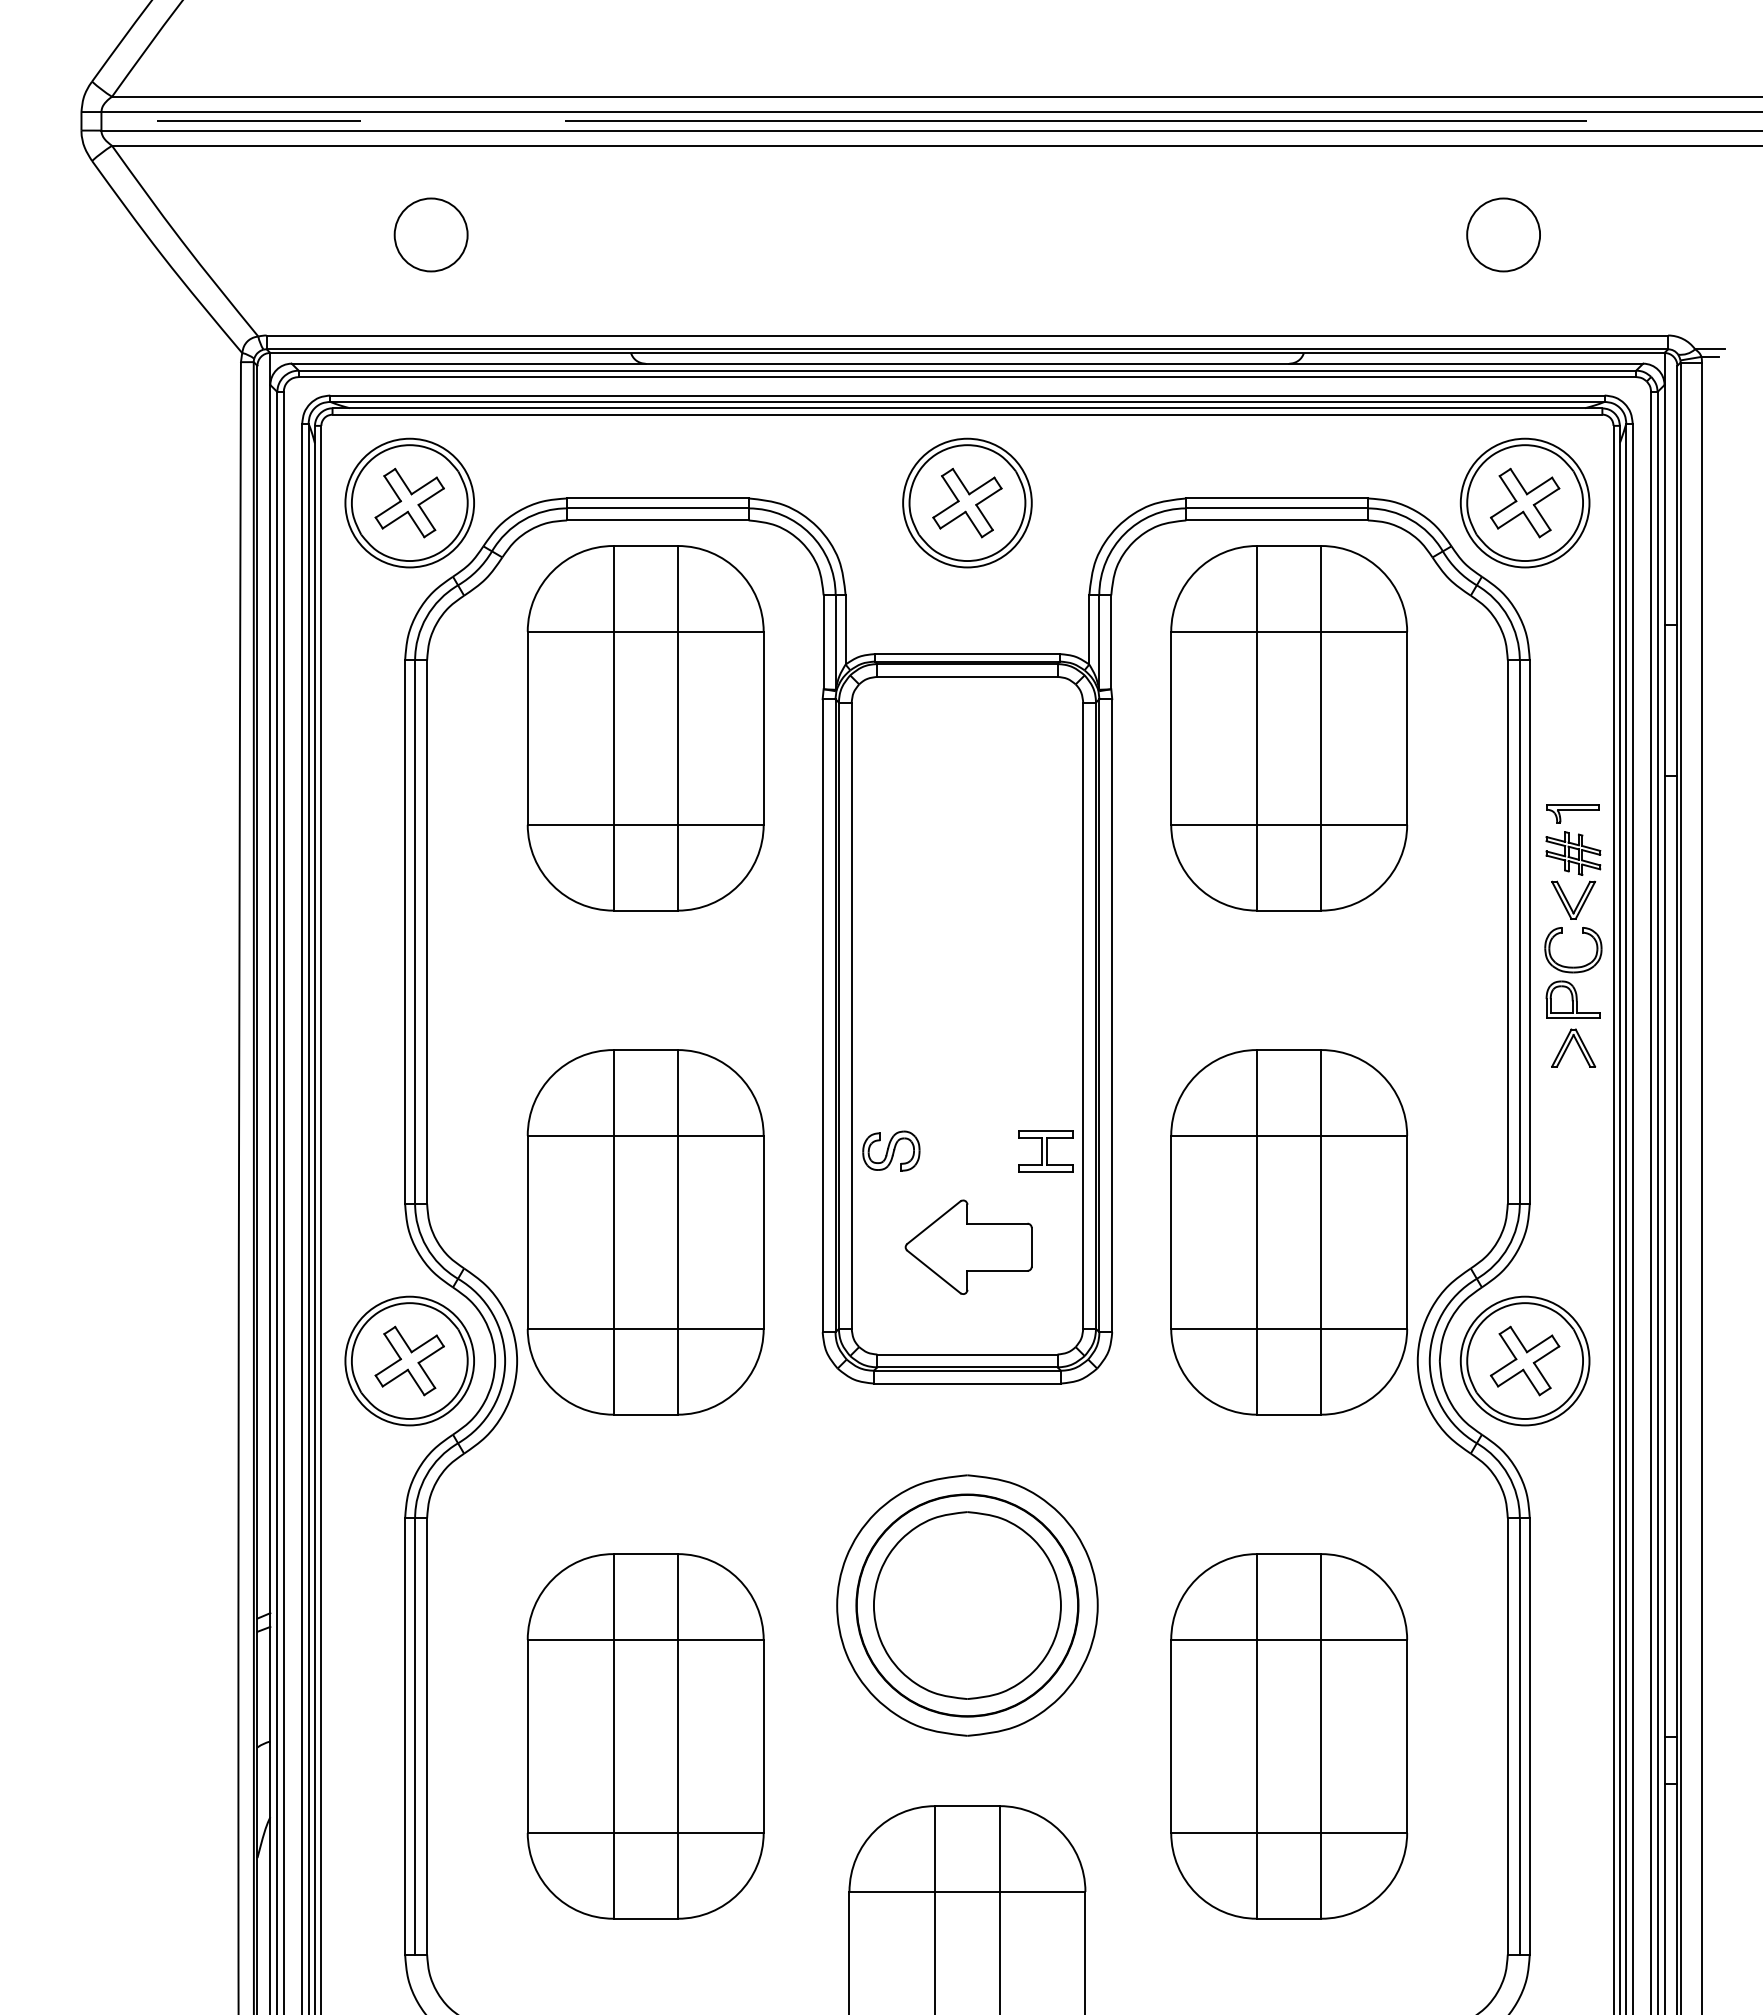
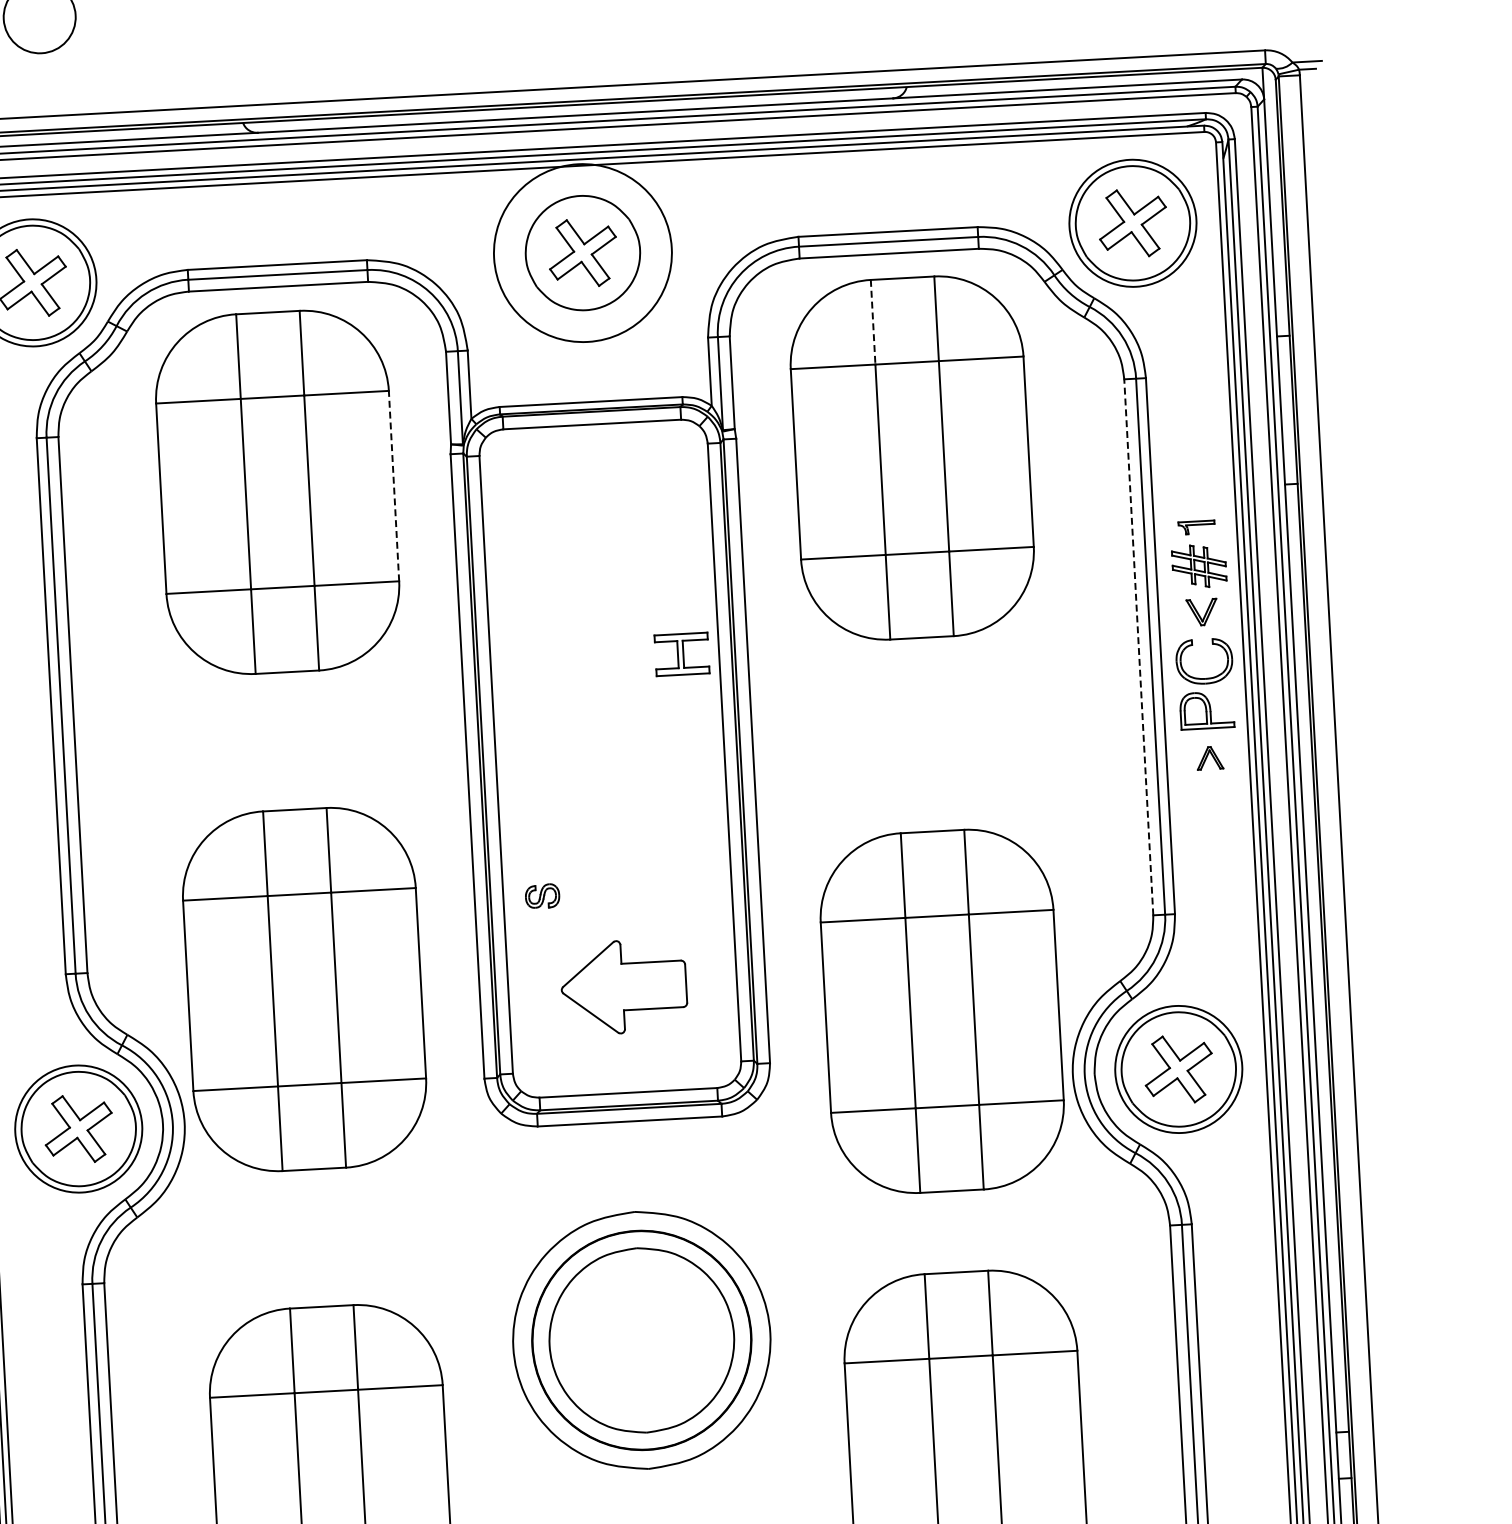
circle: (967, 502) -> (582, 252), size x1.4
line: (1257, 588) -> (873, 321), solid -> dashed
line: (763, 728) -> (393, 486), solid -> dashed
part: (1572, 813) -> (1196, 526), size x0.7
part: (1573, 899) -> (1201, 611), size x0.7
line: (1507, 932) -> (1138, 647), solid -> dashed
part: (1573, 1047) -> (1209, 757), size x0.6
part: (891, 1150) -> (542, 895), size x0.6
part: (1045, 1151) -> (681, 654), moved
part: (1289, 1232) -> (942, 1011), moved

